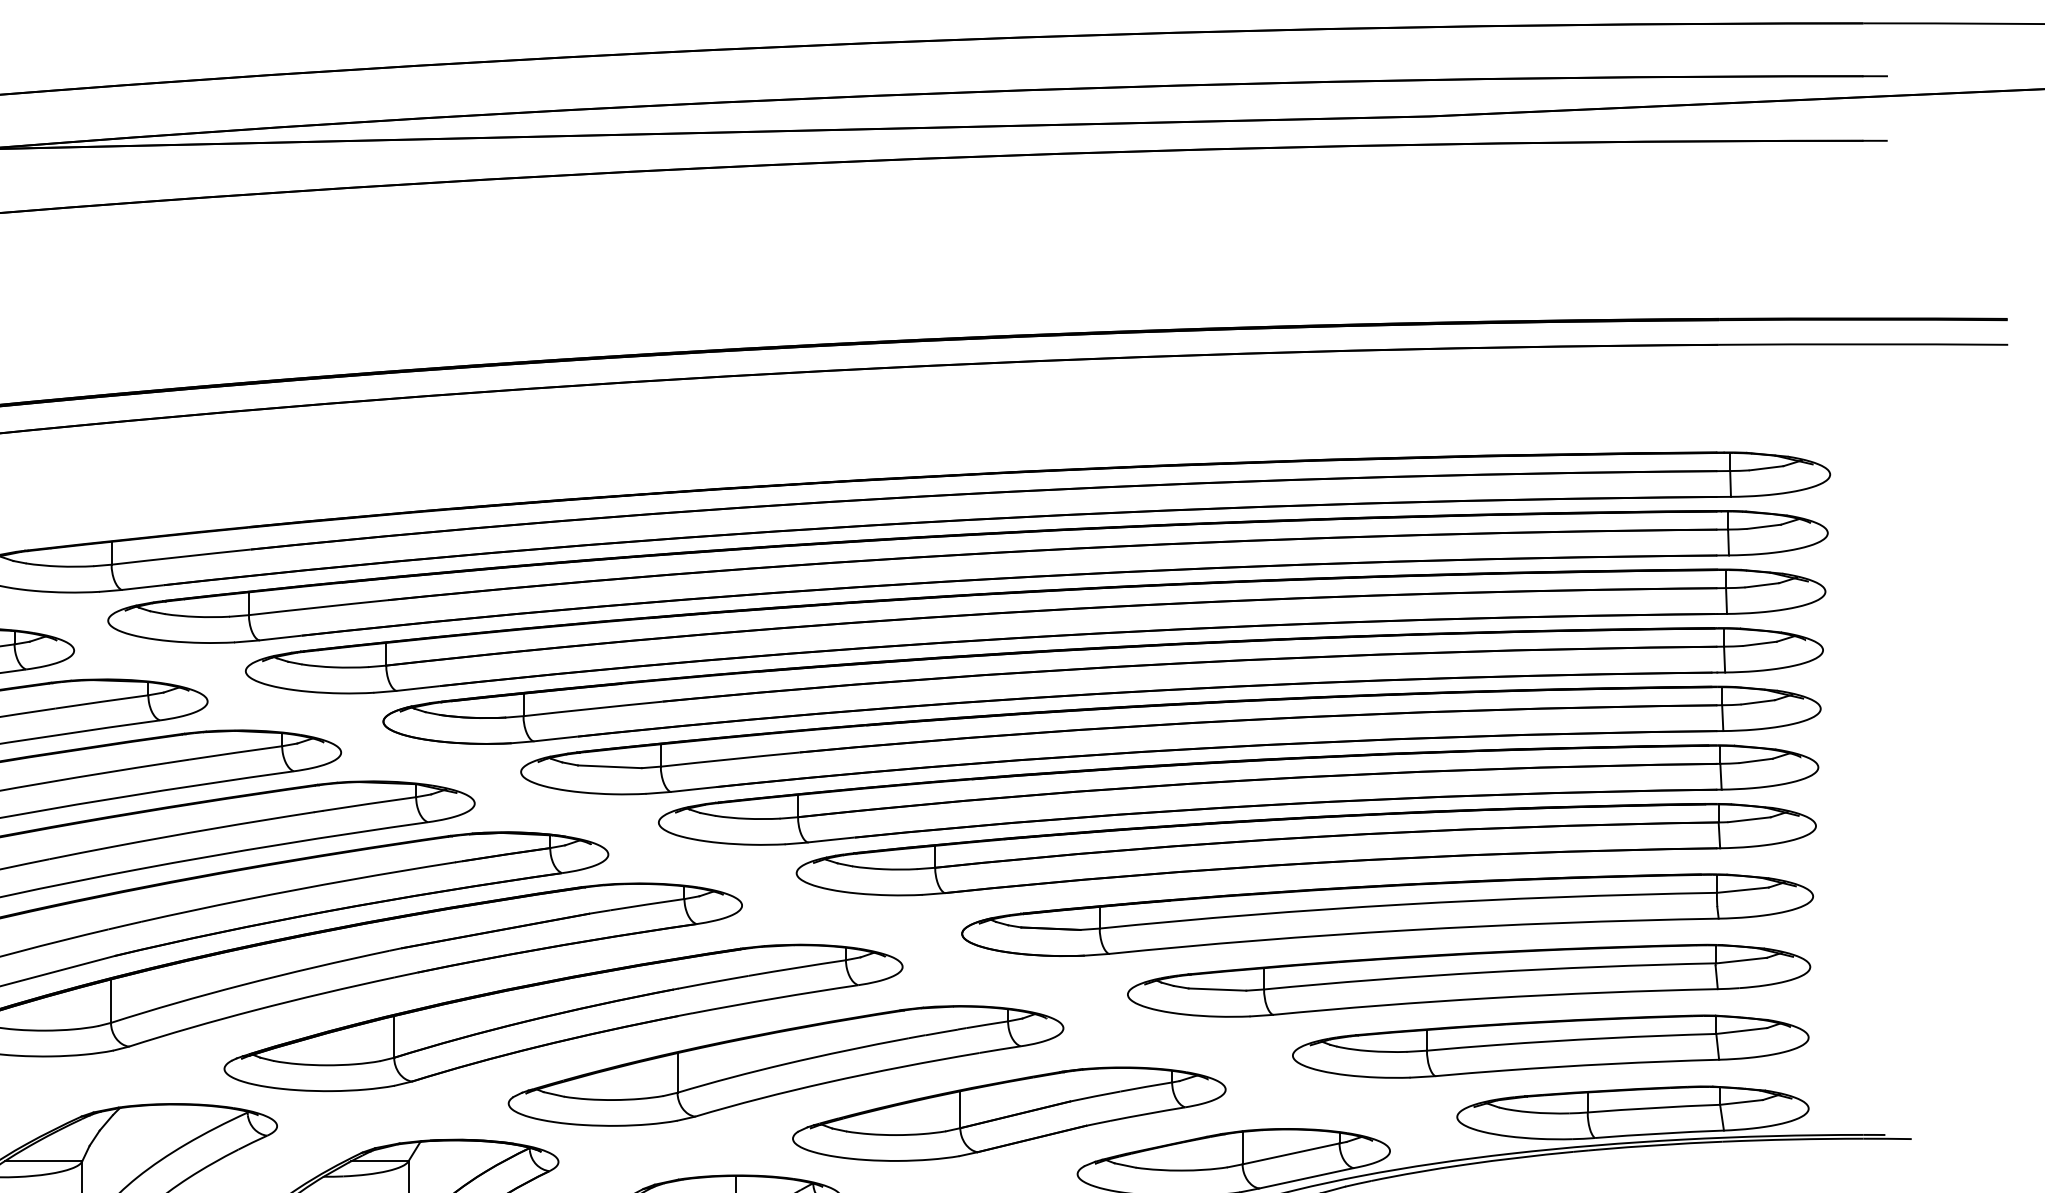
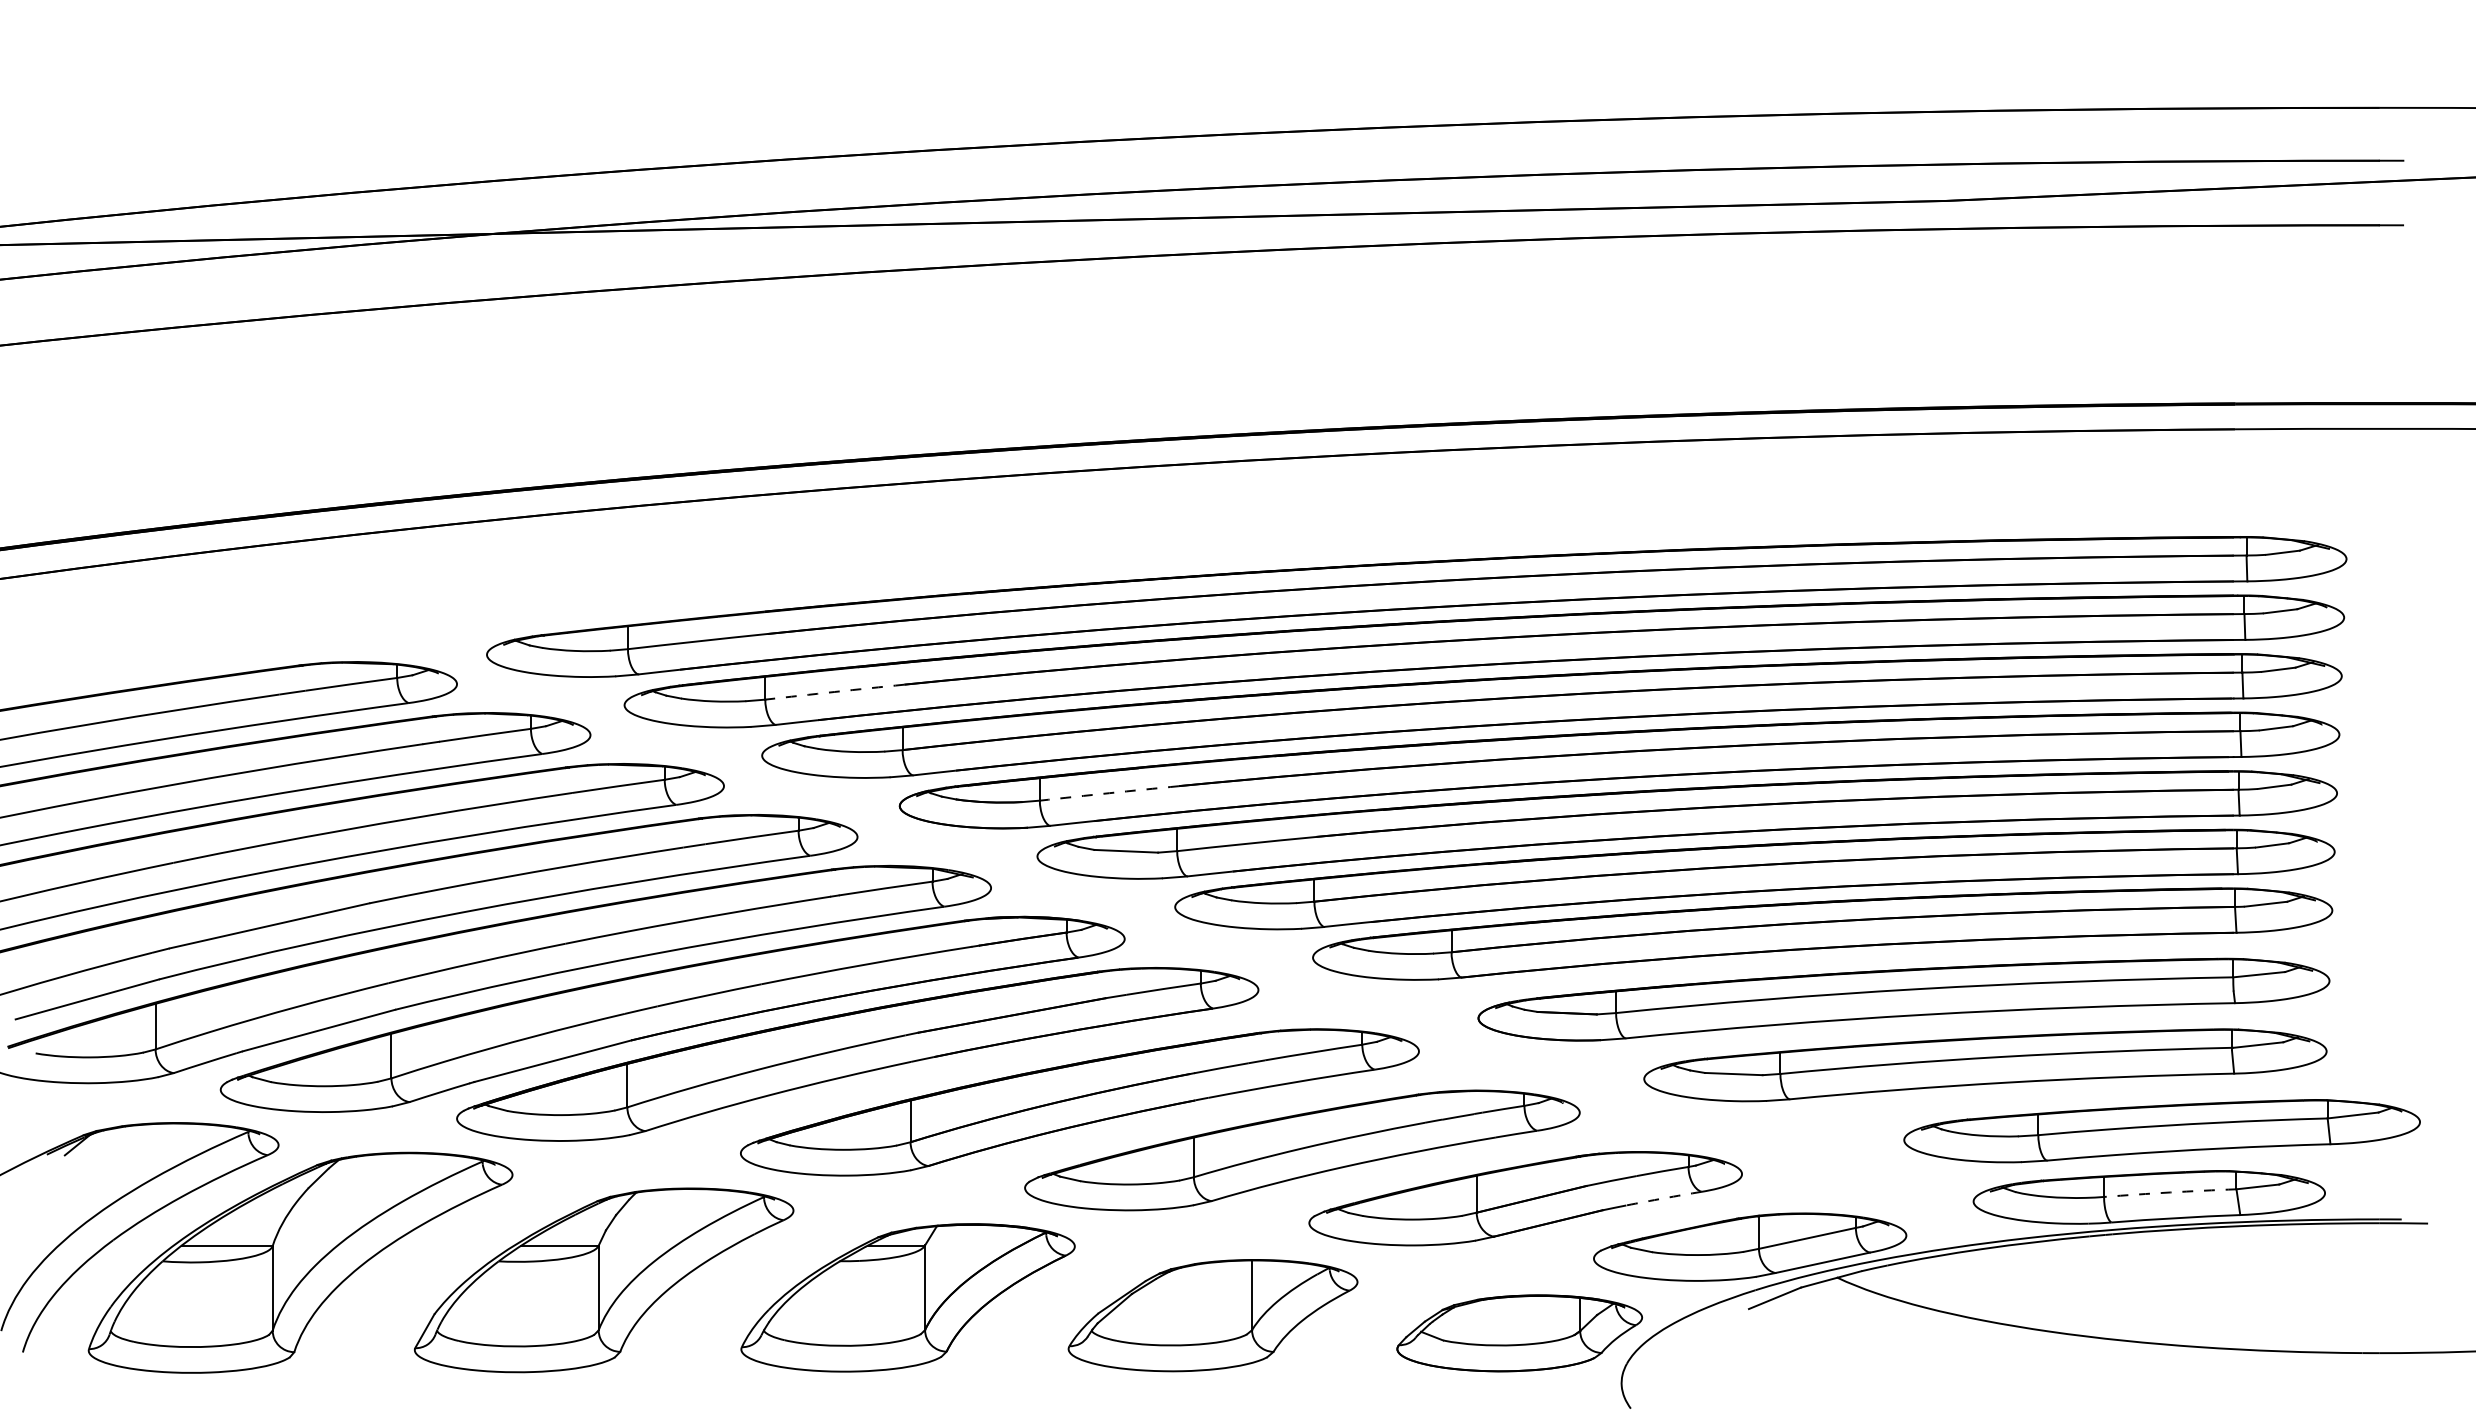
arc: (318, 607) -> (834, 691), solid -> dashed
arc: (593, 709) -> (1109, 793), solid -> dashed
part: (1550, 1047) -> (2161, 1131), moved
arc: (1654, 1108) -> (2170, 1192), solid -> dashed
arc: (1148, 1114) -> (1664, 1198), solid -> dashed

